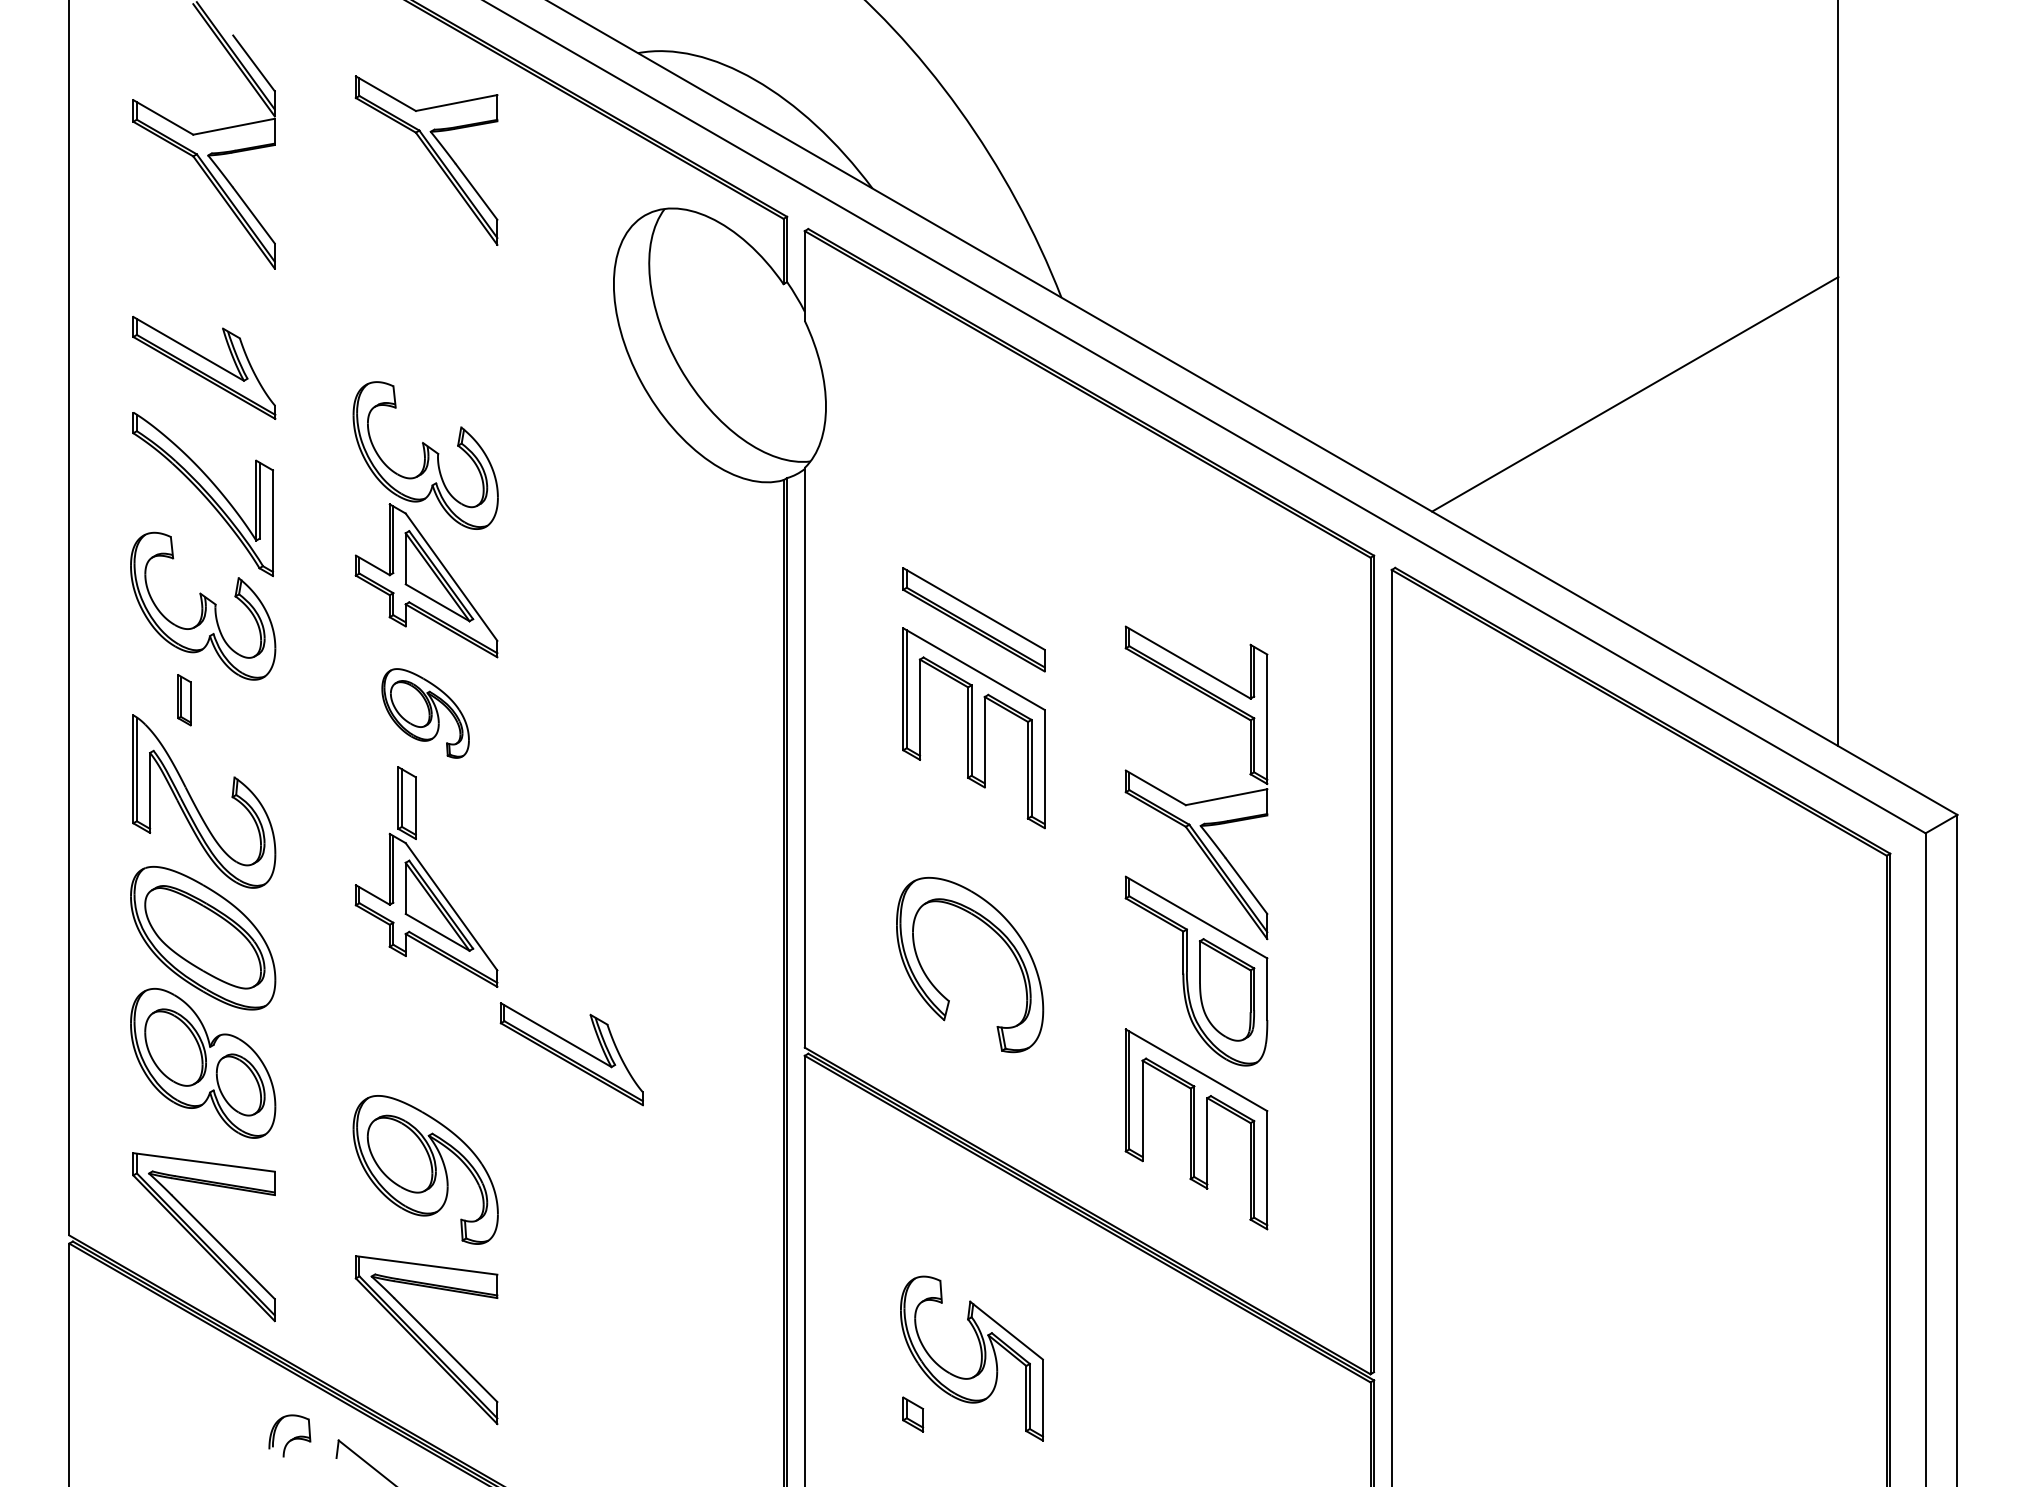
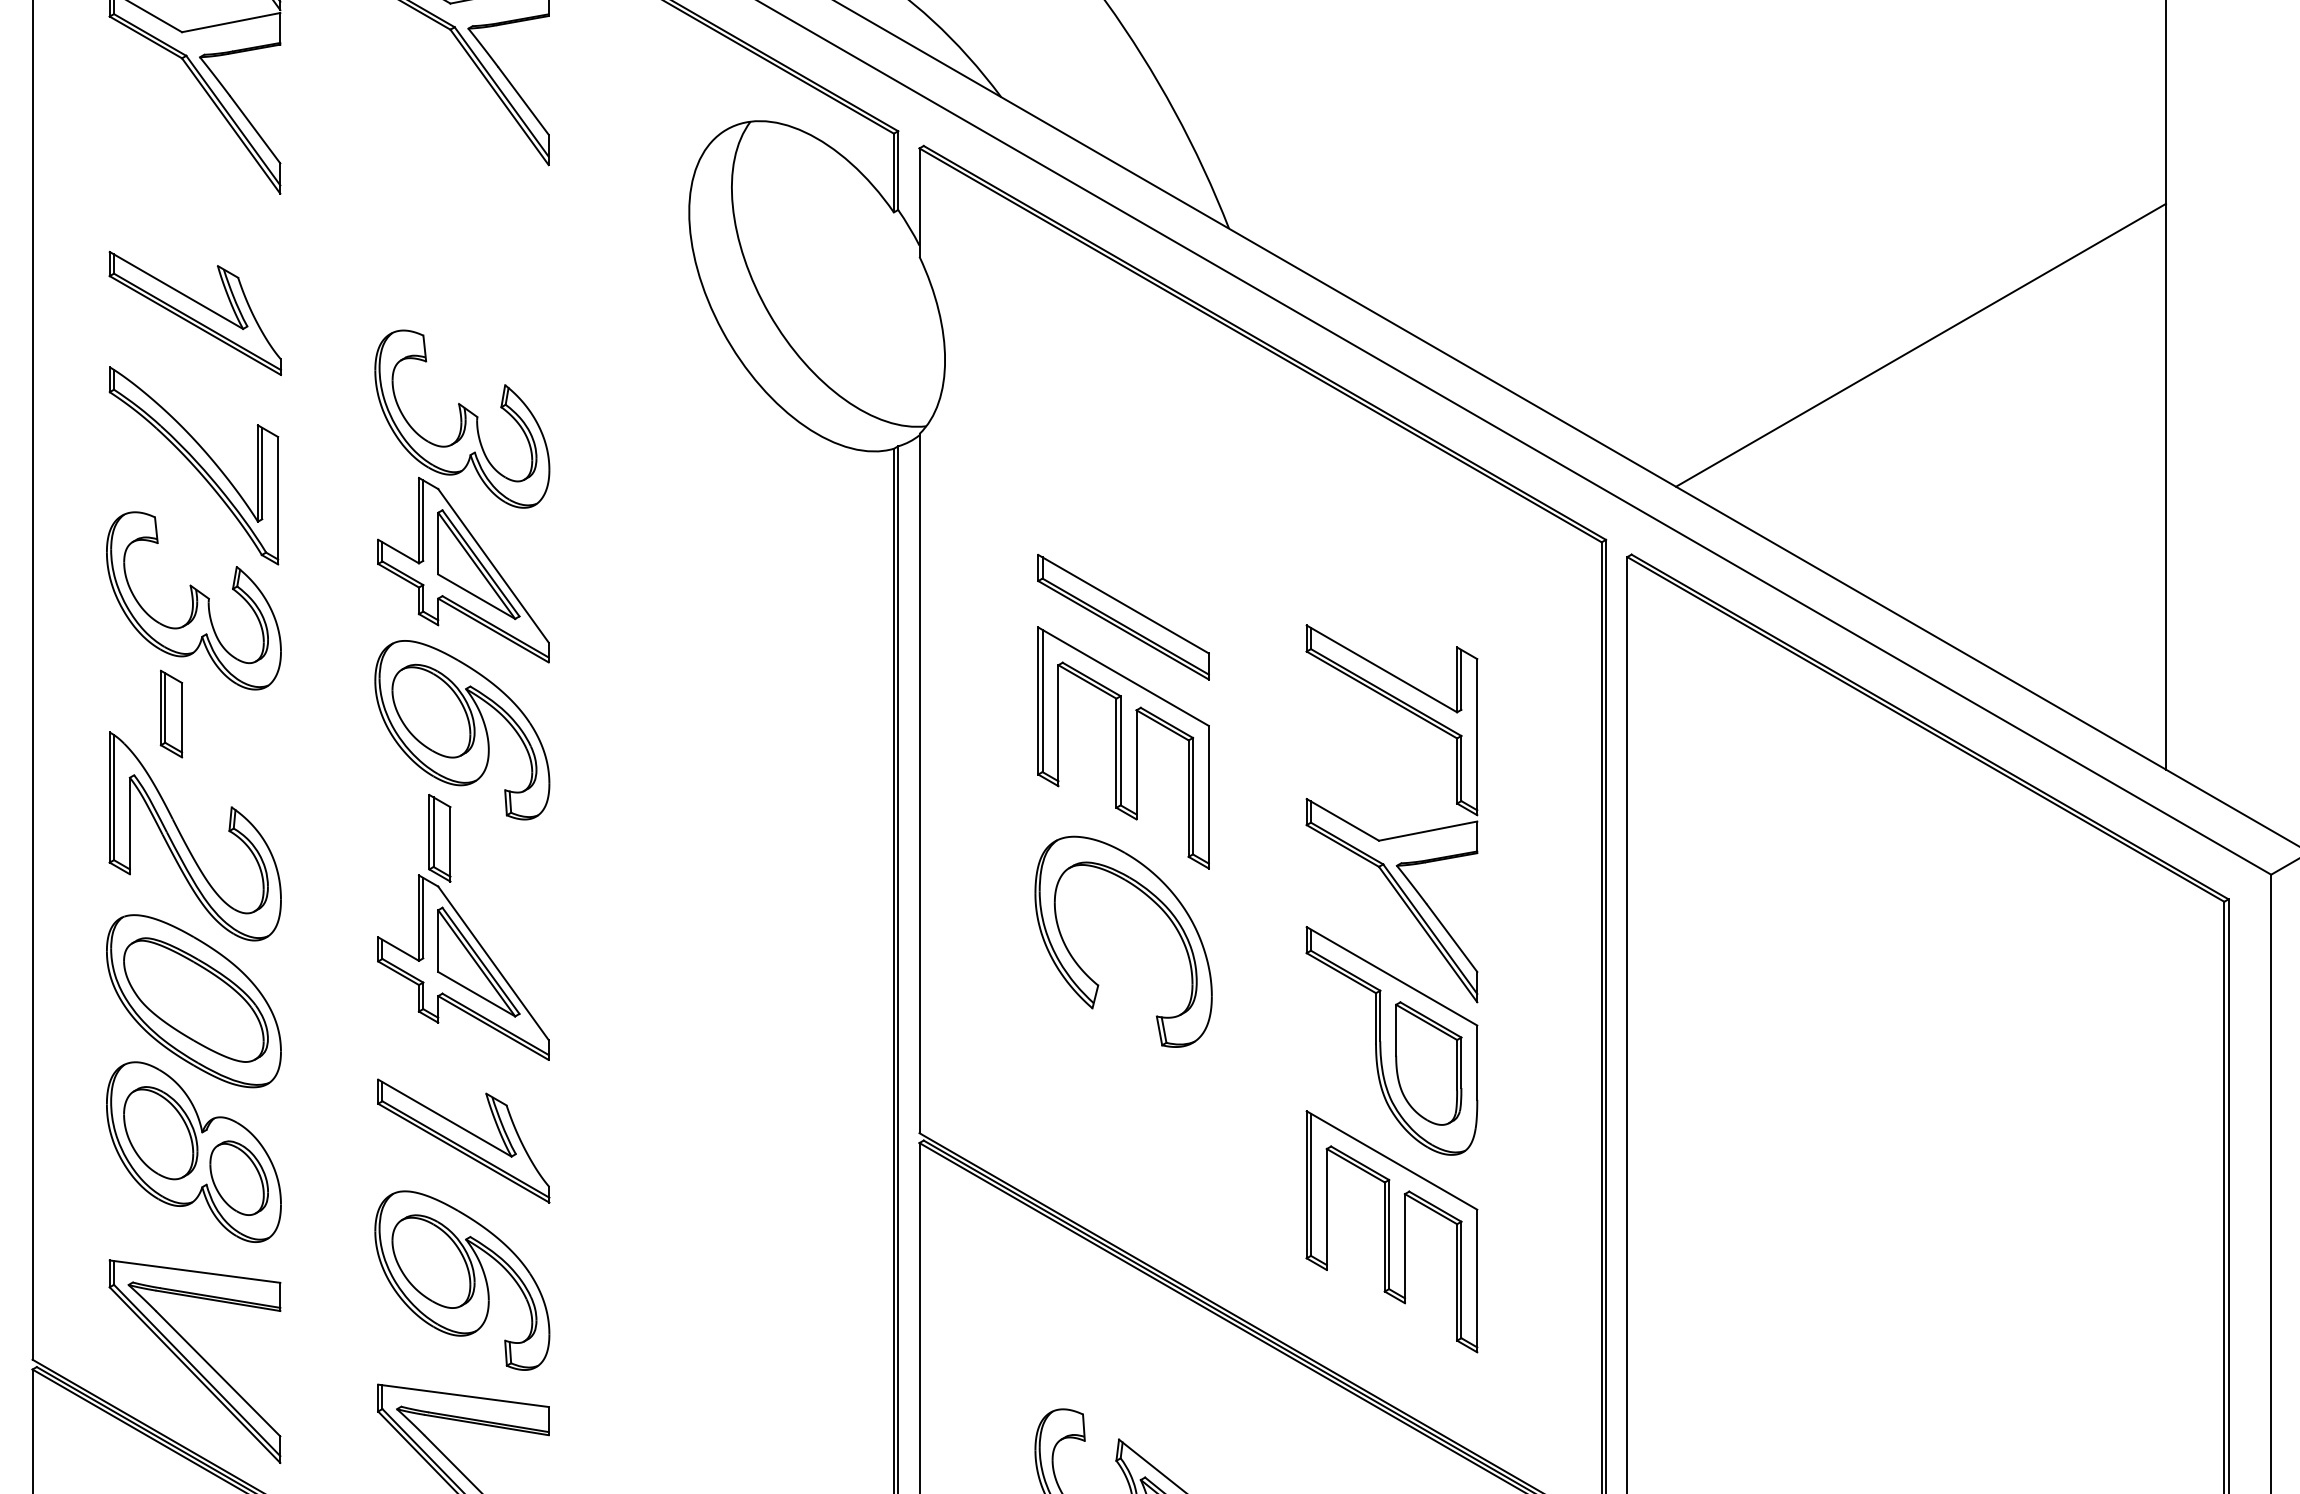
part: (184, 700) -> (171, 714), size x1.43
part: (425, 713) -> (462, 730), size x1.67
part: (994, 932) -> (1153, 902), moved
part: (571, 1054) -> (463, 1141), moved

